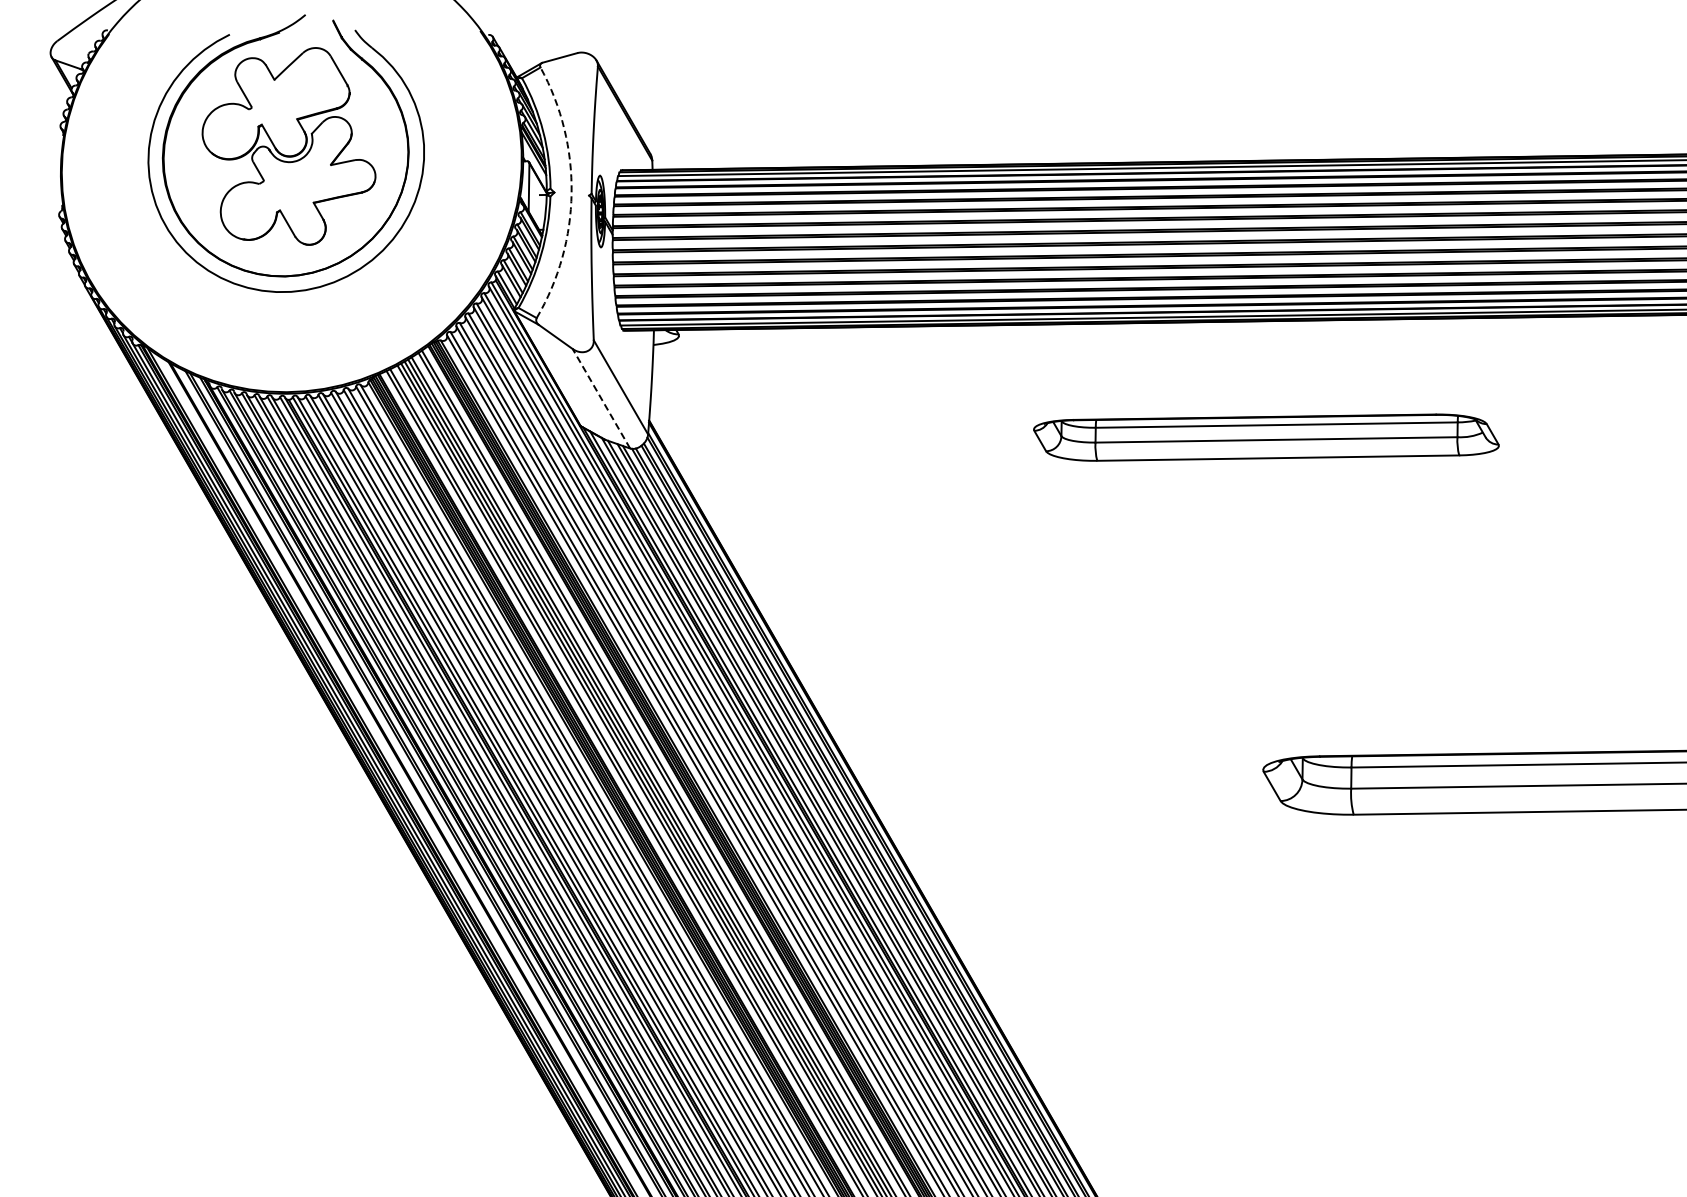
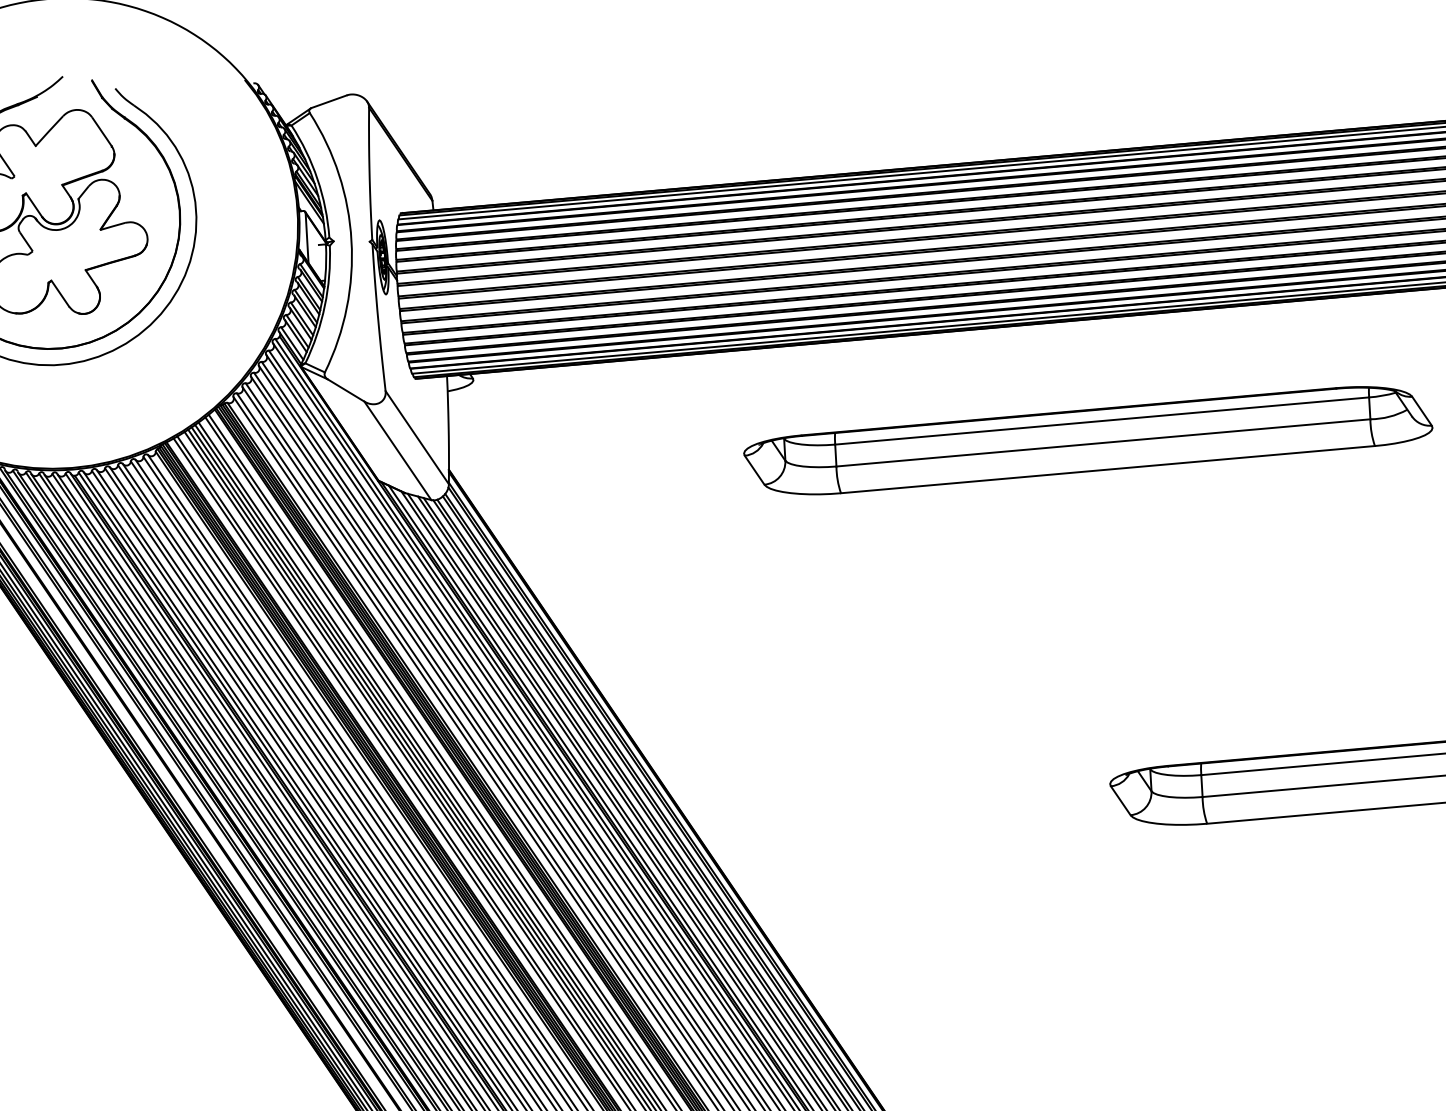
arc: (571, 193) -> (351, 240), dashed -> solid
line: (601, 398) -> (397, 450), dashed -> solid
part: (1266, 437) -> (1088, 440), size x1.43

